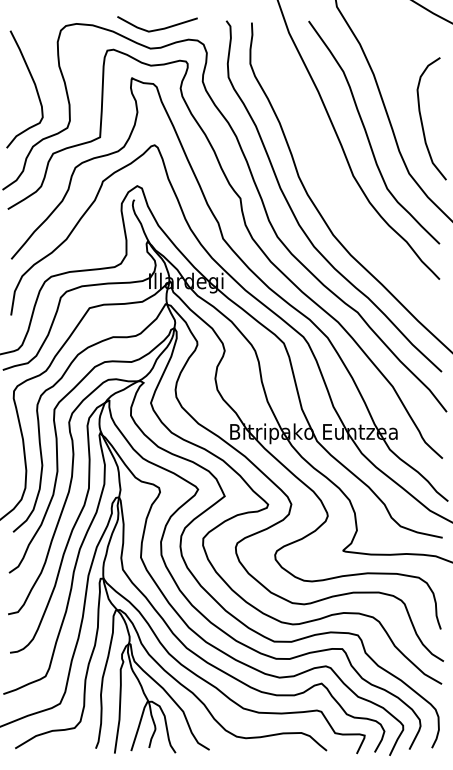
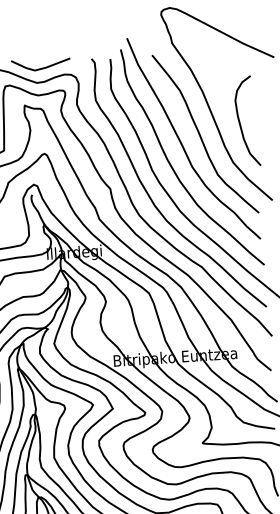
curve: (327, 175) -> (173, 167), added

